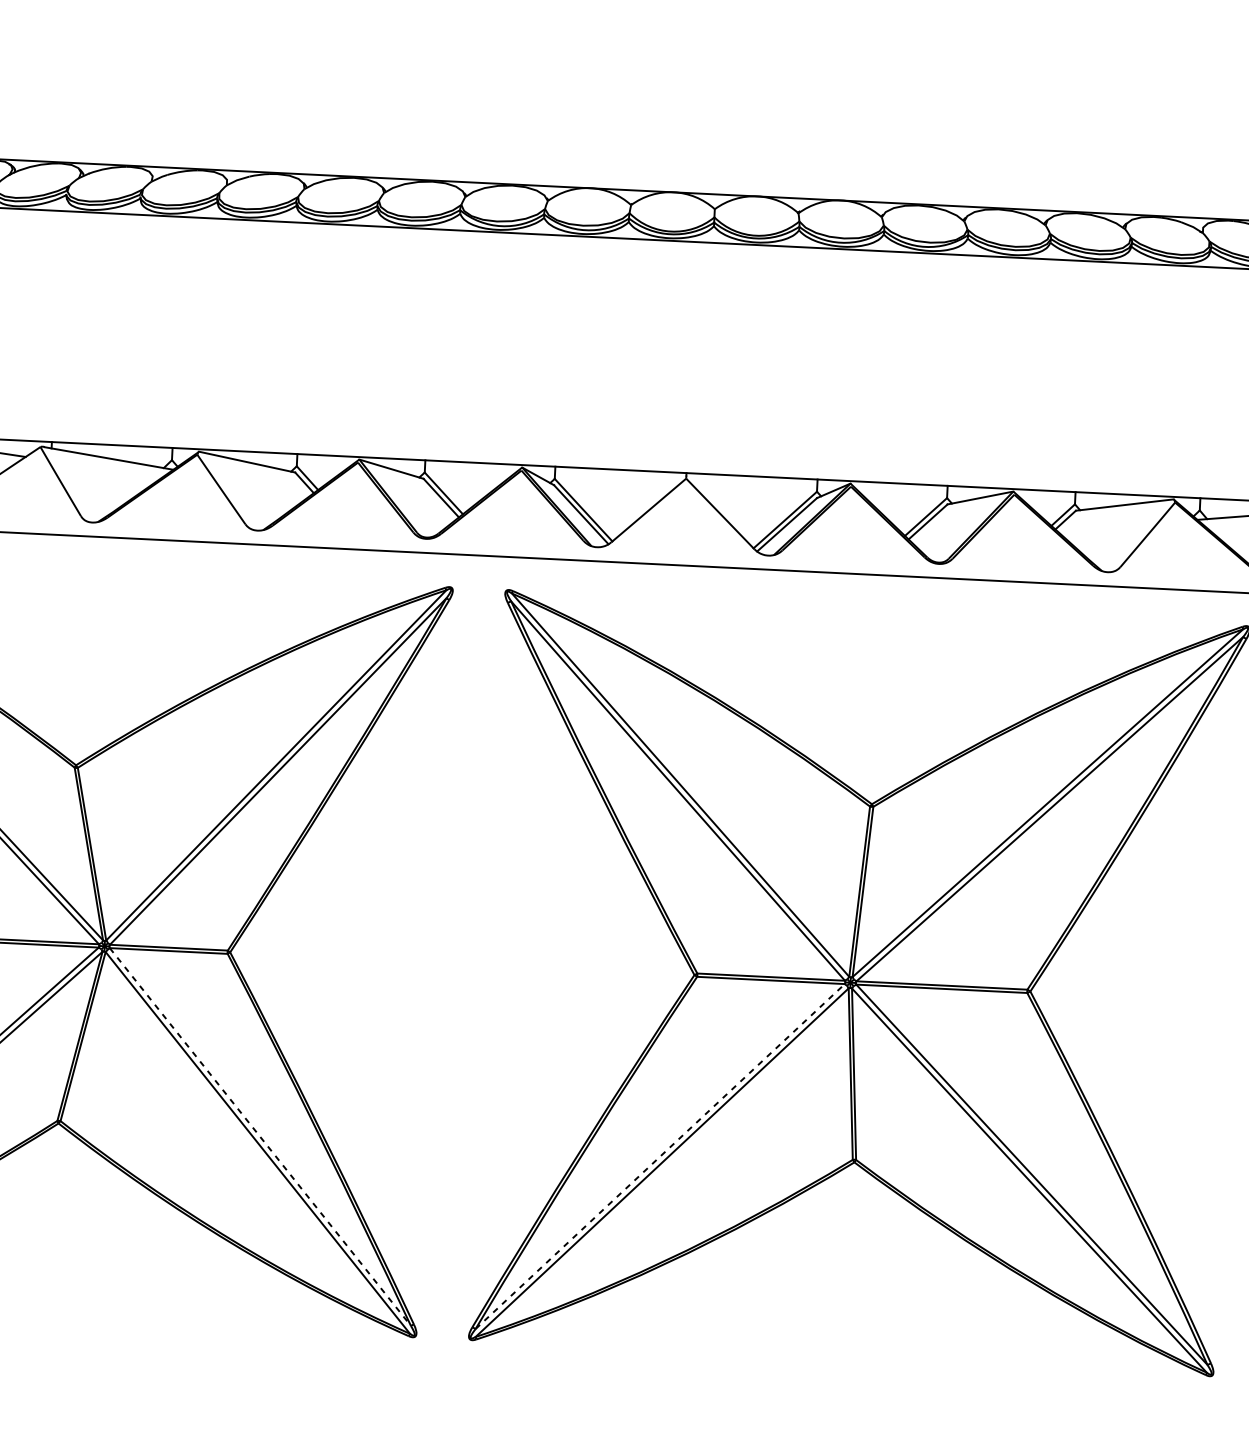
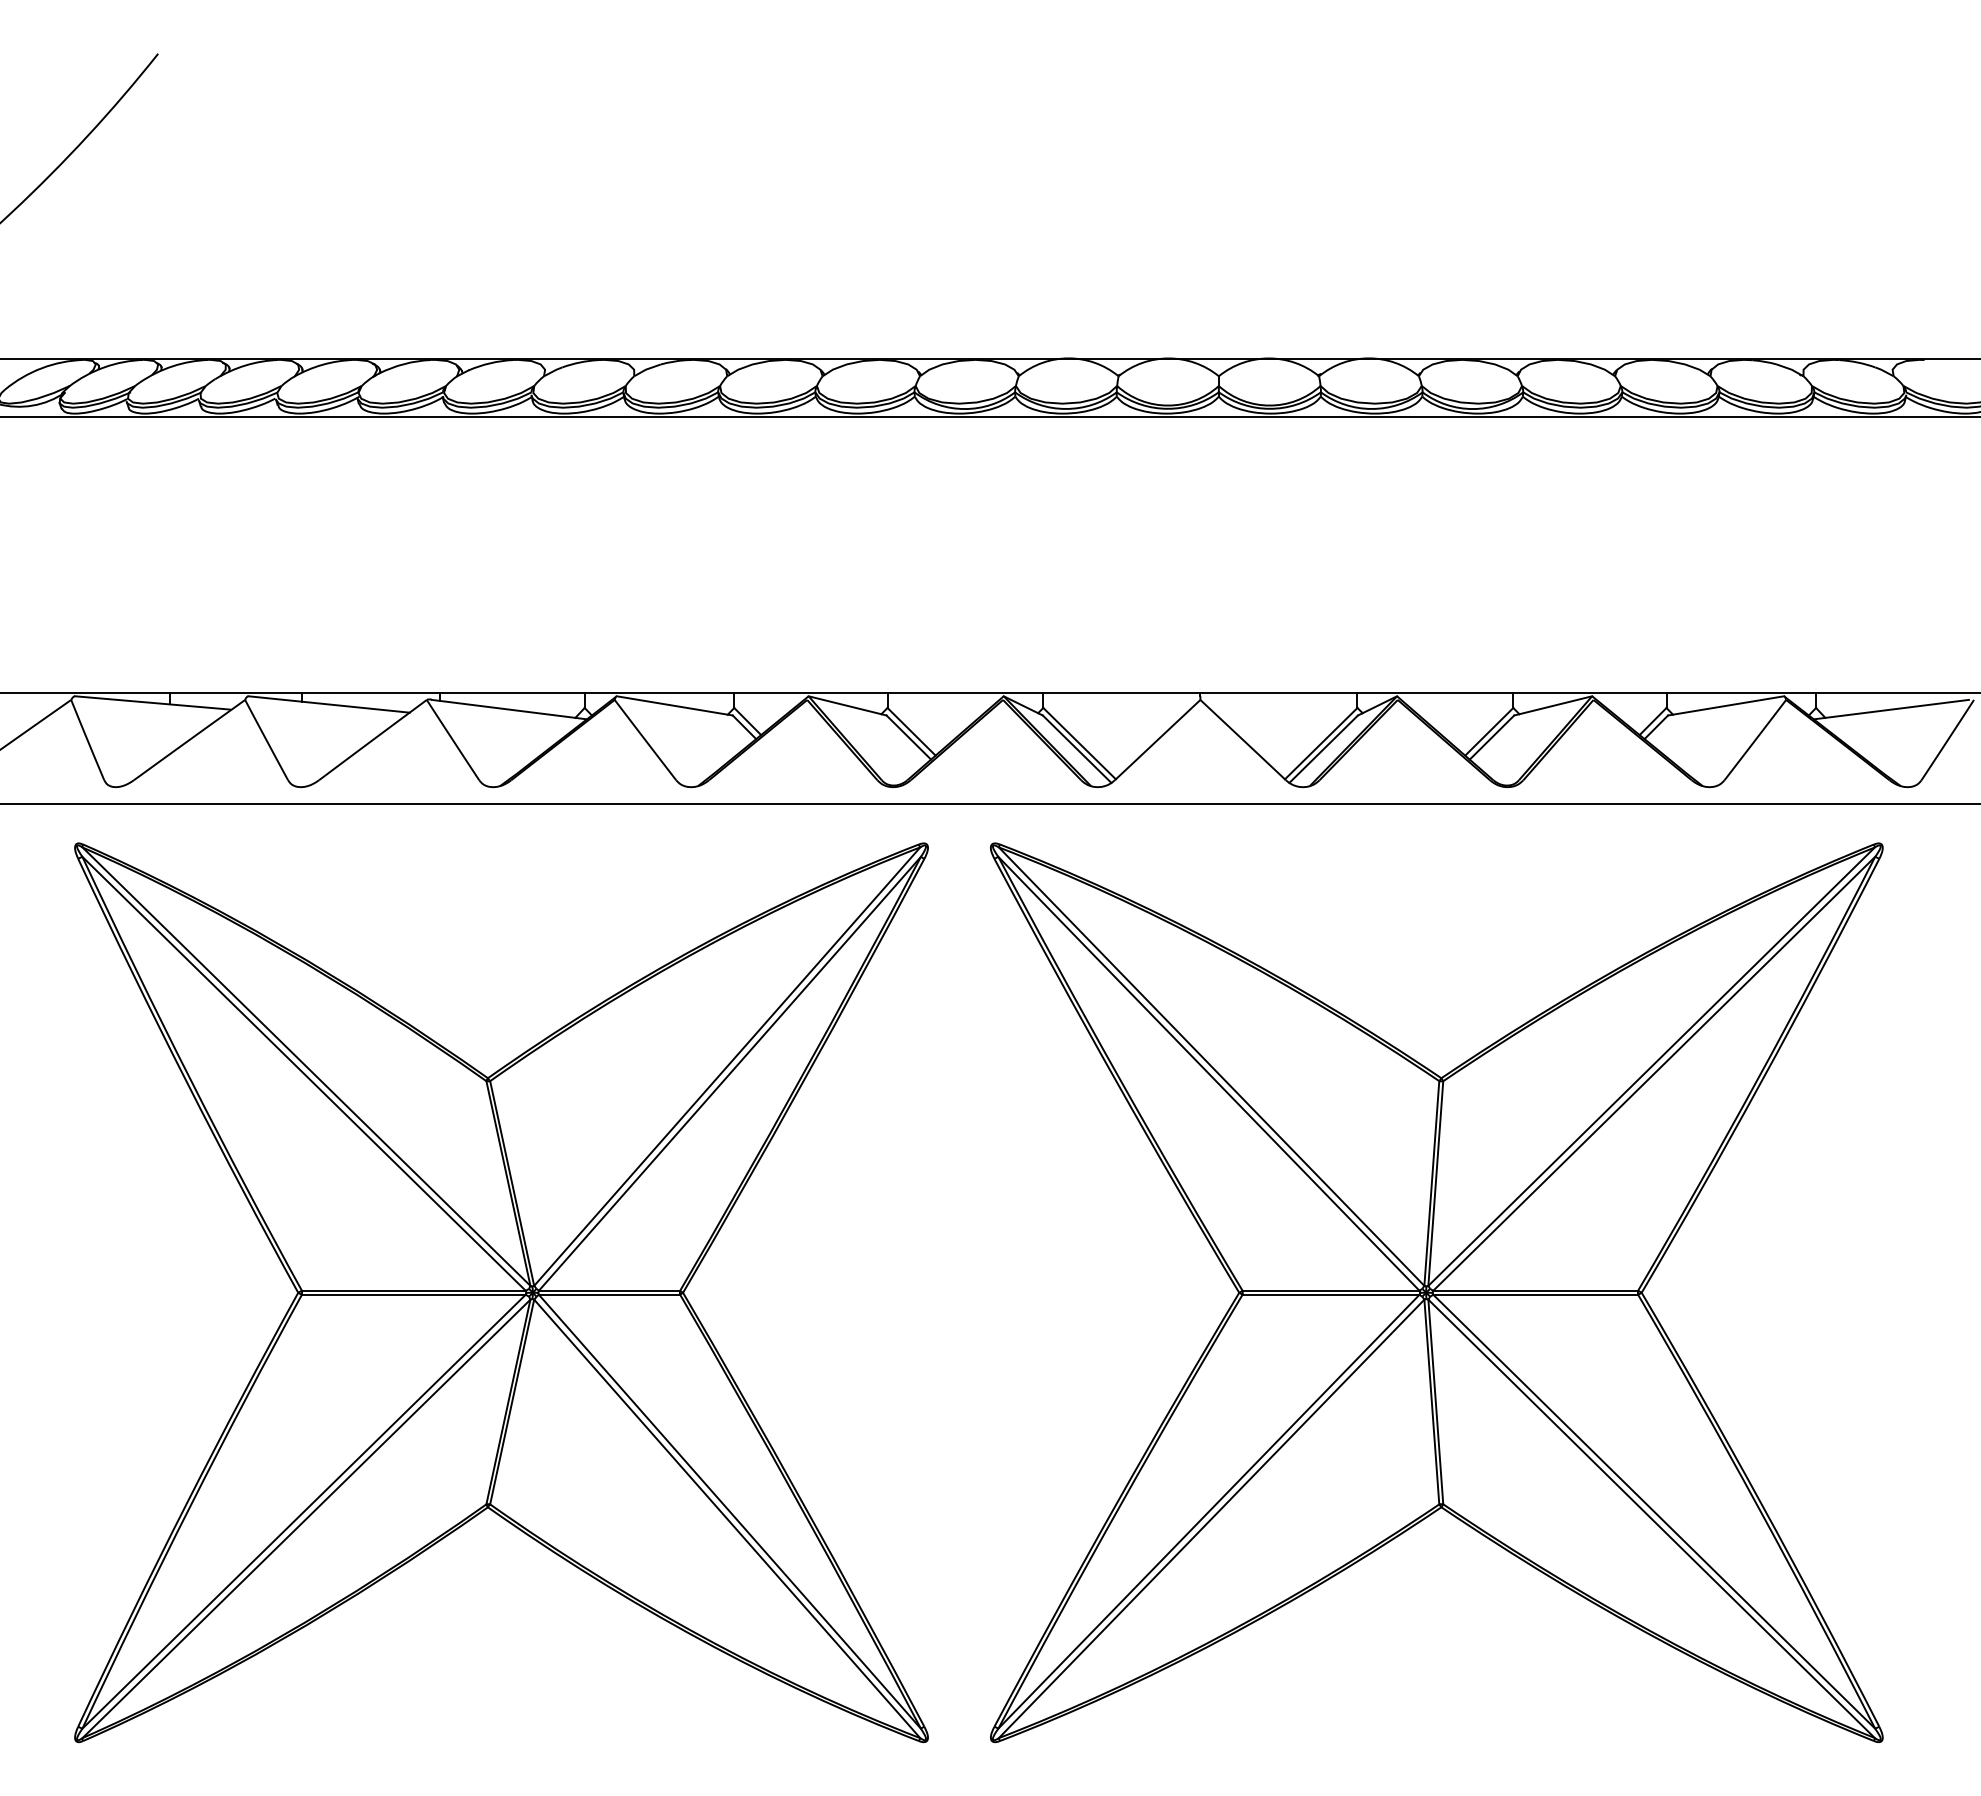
line: (260, 1137) -> (730, 1512), dashed -> solid
line: (660, 1156) -> (1209, 1511), dashed -> solid

